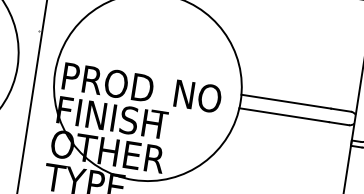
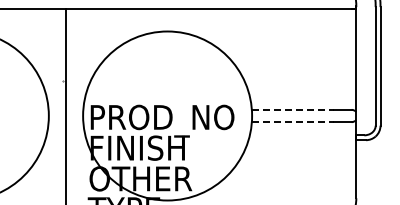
line: (286, 101) -> (292, 109), solid -> dashed
line: (283, 115) -> (292, 122), solid -> dashed

